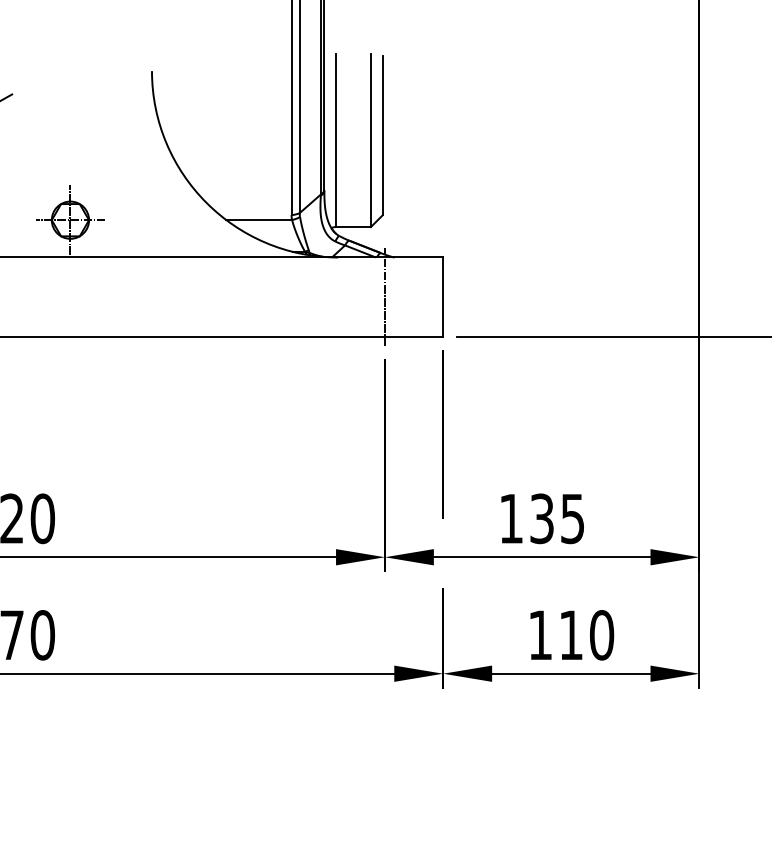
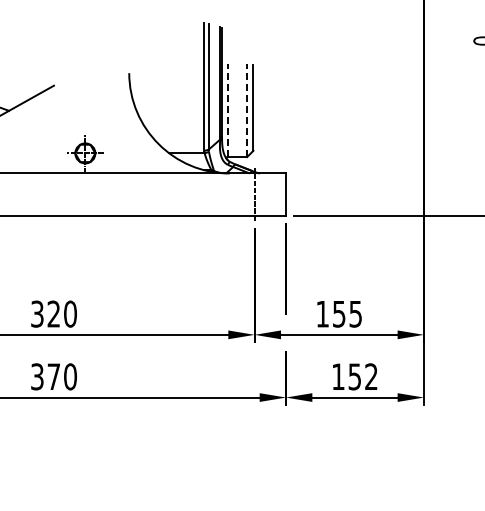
line: (336, 140) -> (228, 110), solid -> dashed
line: (371, 140) -> (247, 110), solid -> dashed
text: (542, 517) -> (339, 313), 135 -> 155
text: (585, 634) -> (362, 376), 110 -> 152

